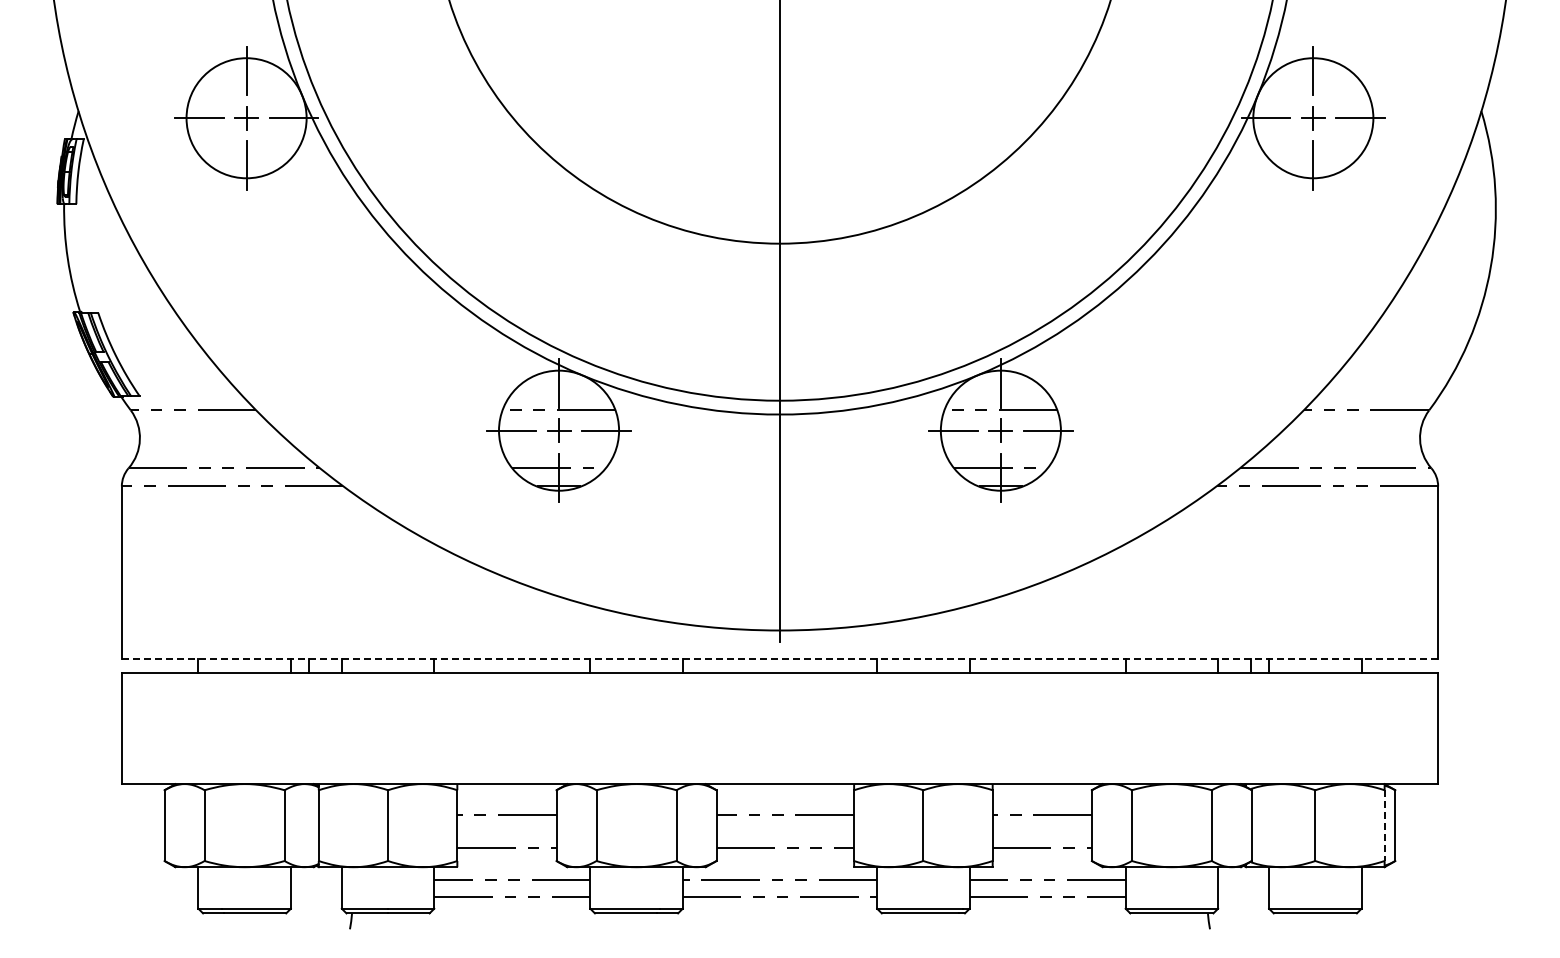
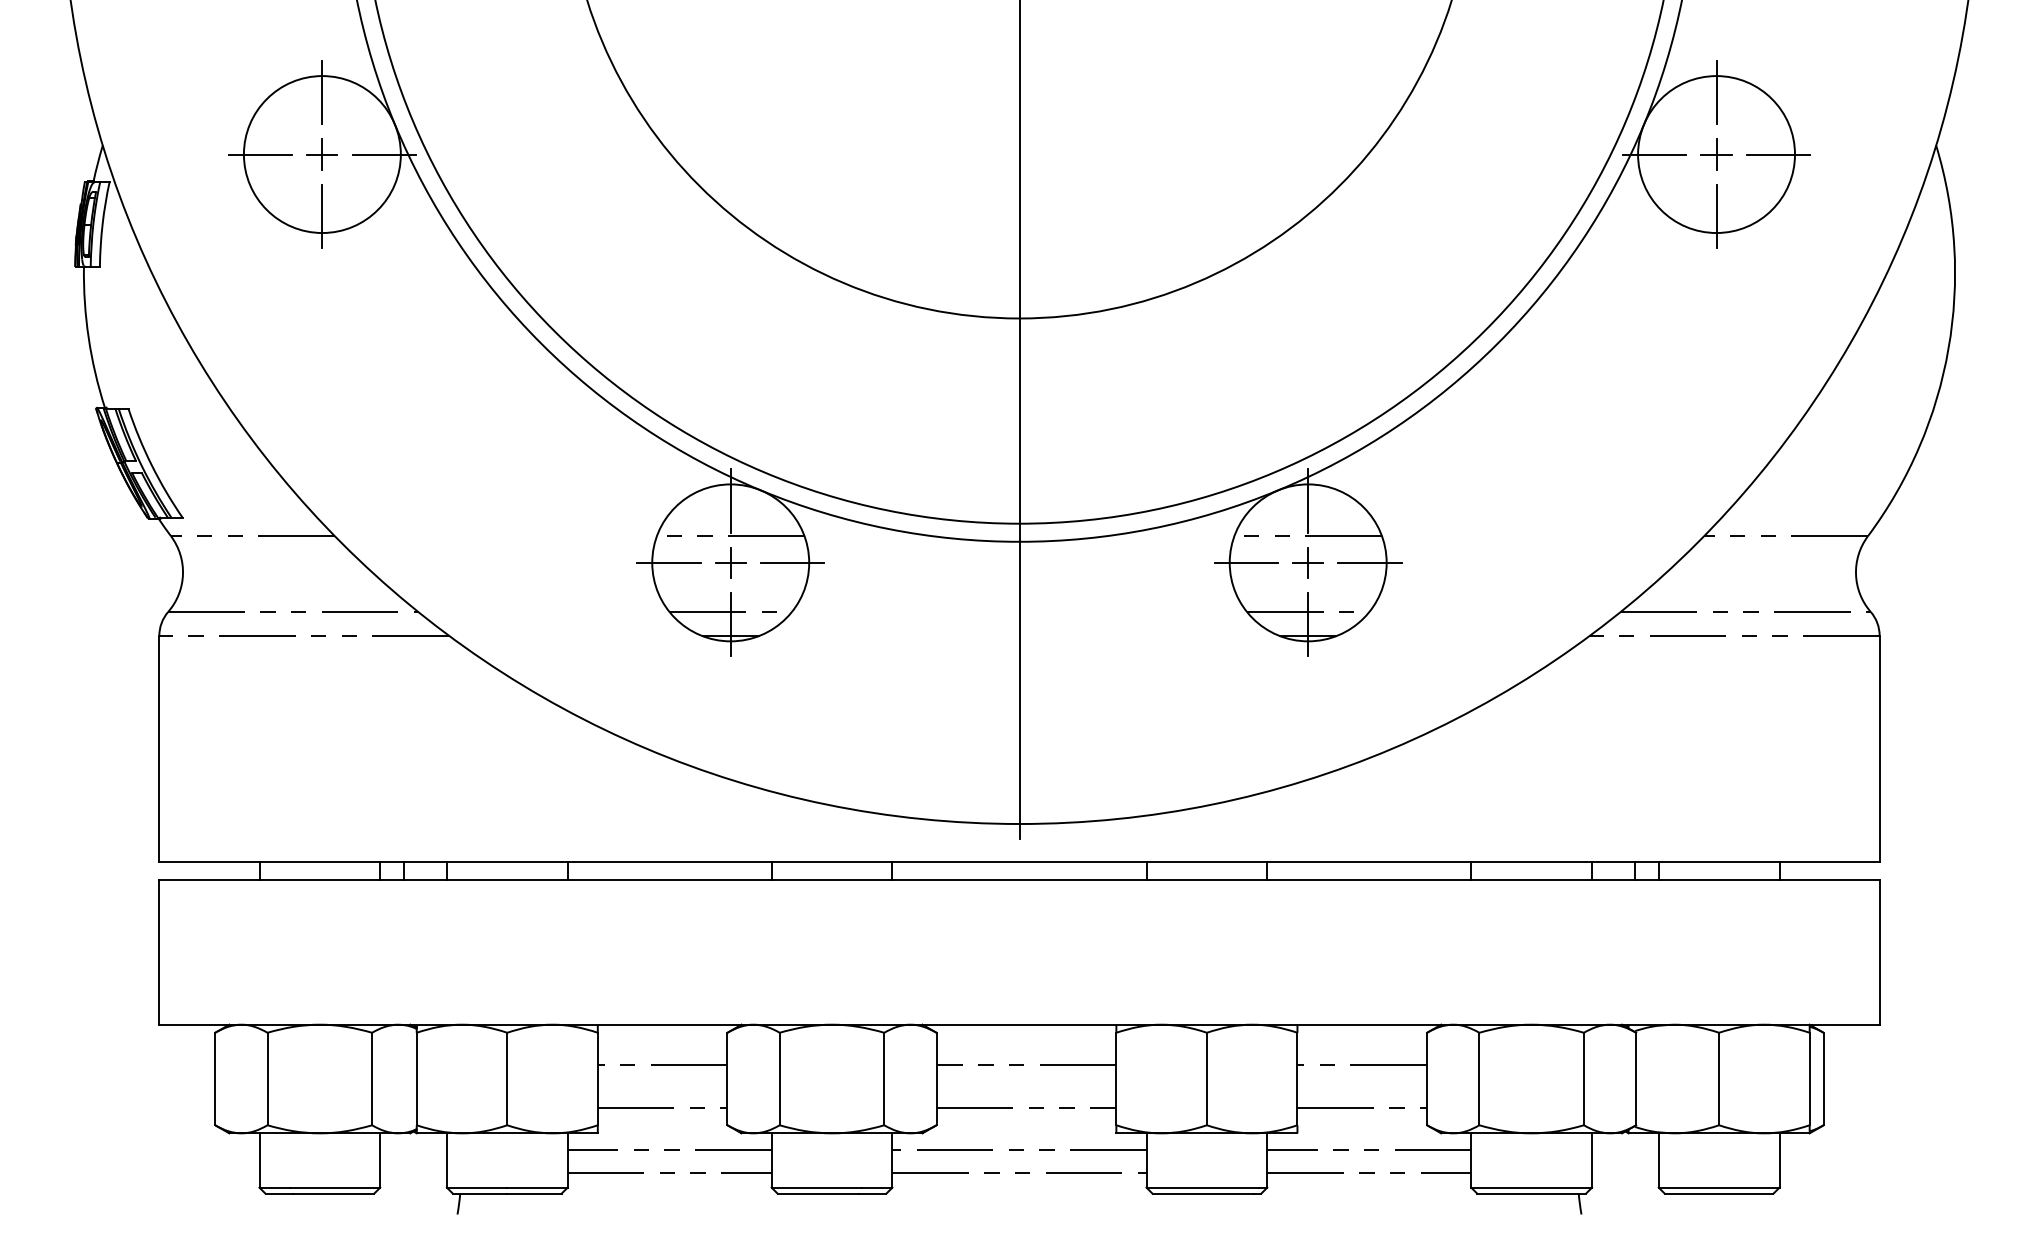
line: (779, 659) -> (1018, 861), dashed -> solid
line: (1384, 826) -> (1809, 1080), dashed -> solid

